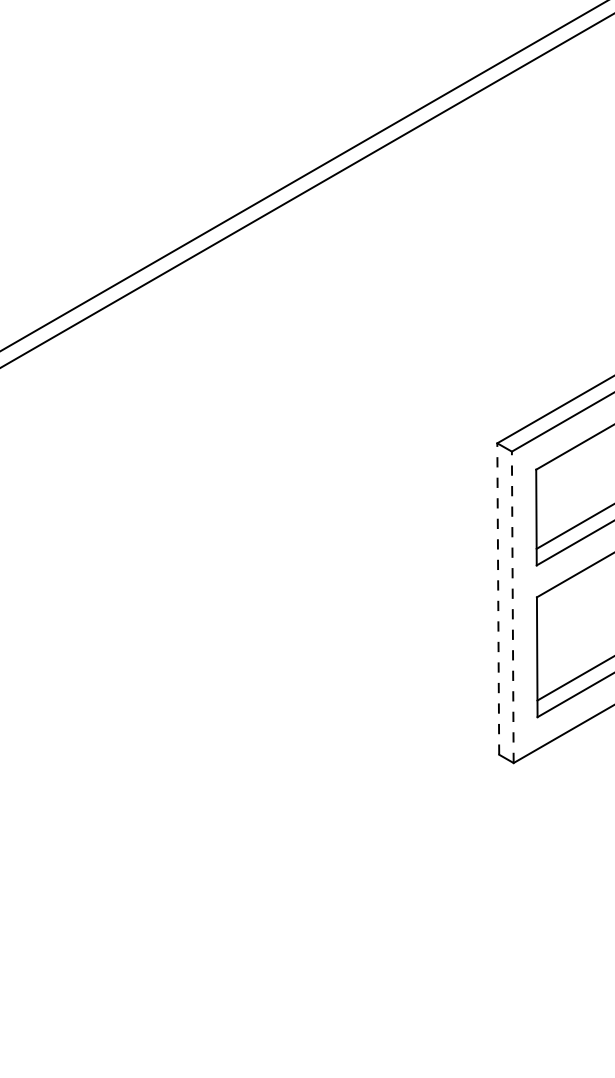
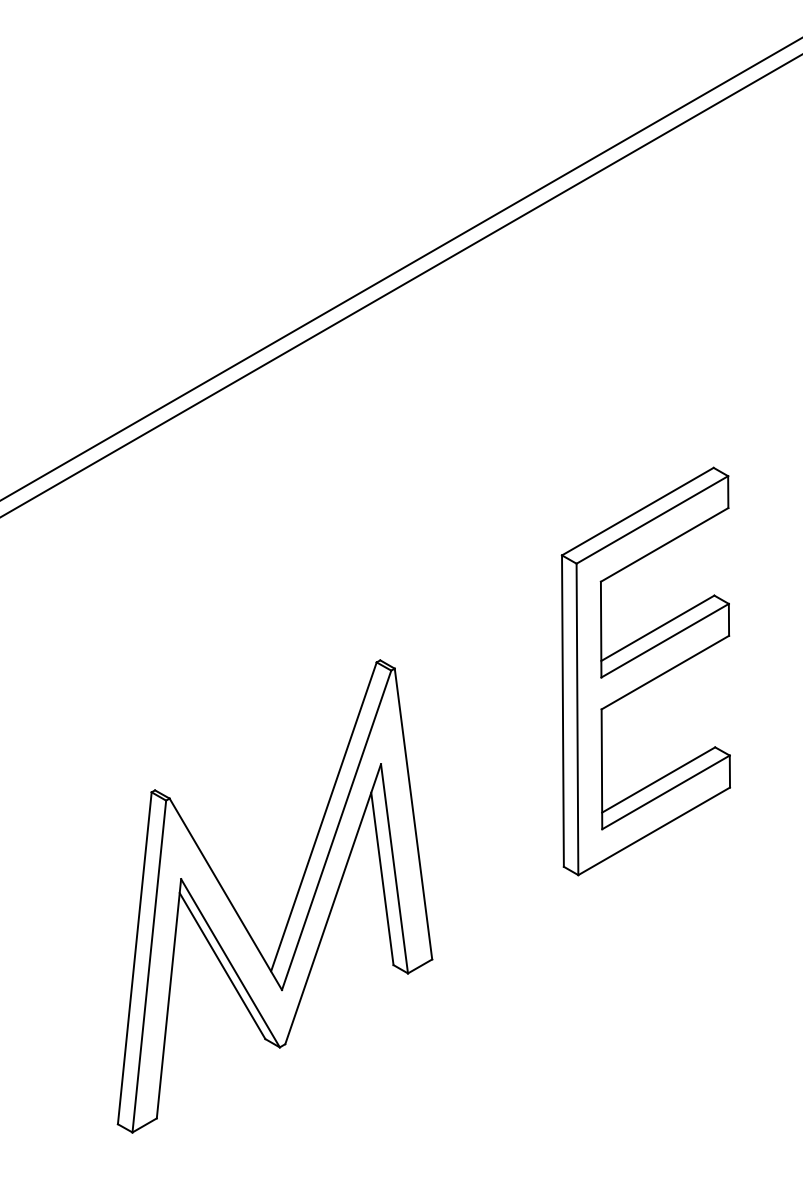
line: (497, 599) -> (562, 711), dashed -> solid
line: (512, 607) -> (577, 719), dashed -> solid
part: (228, 790) -> (293, 902), added

